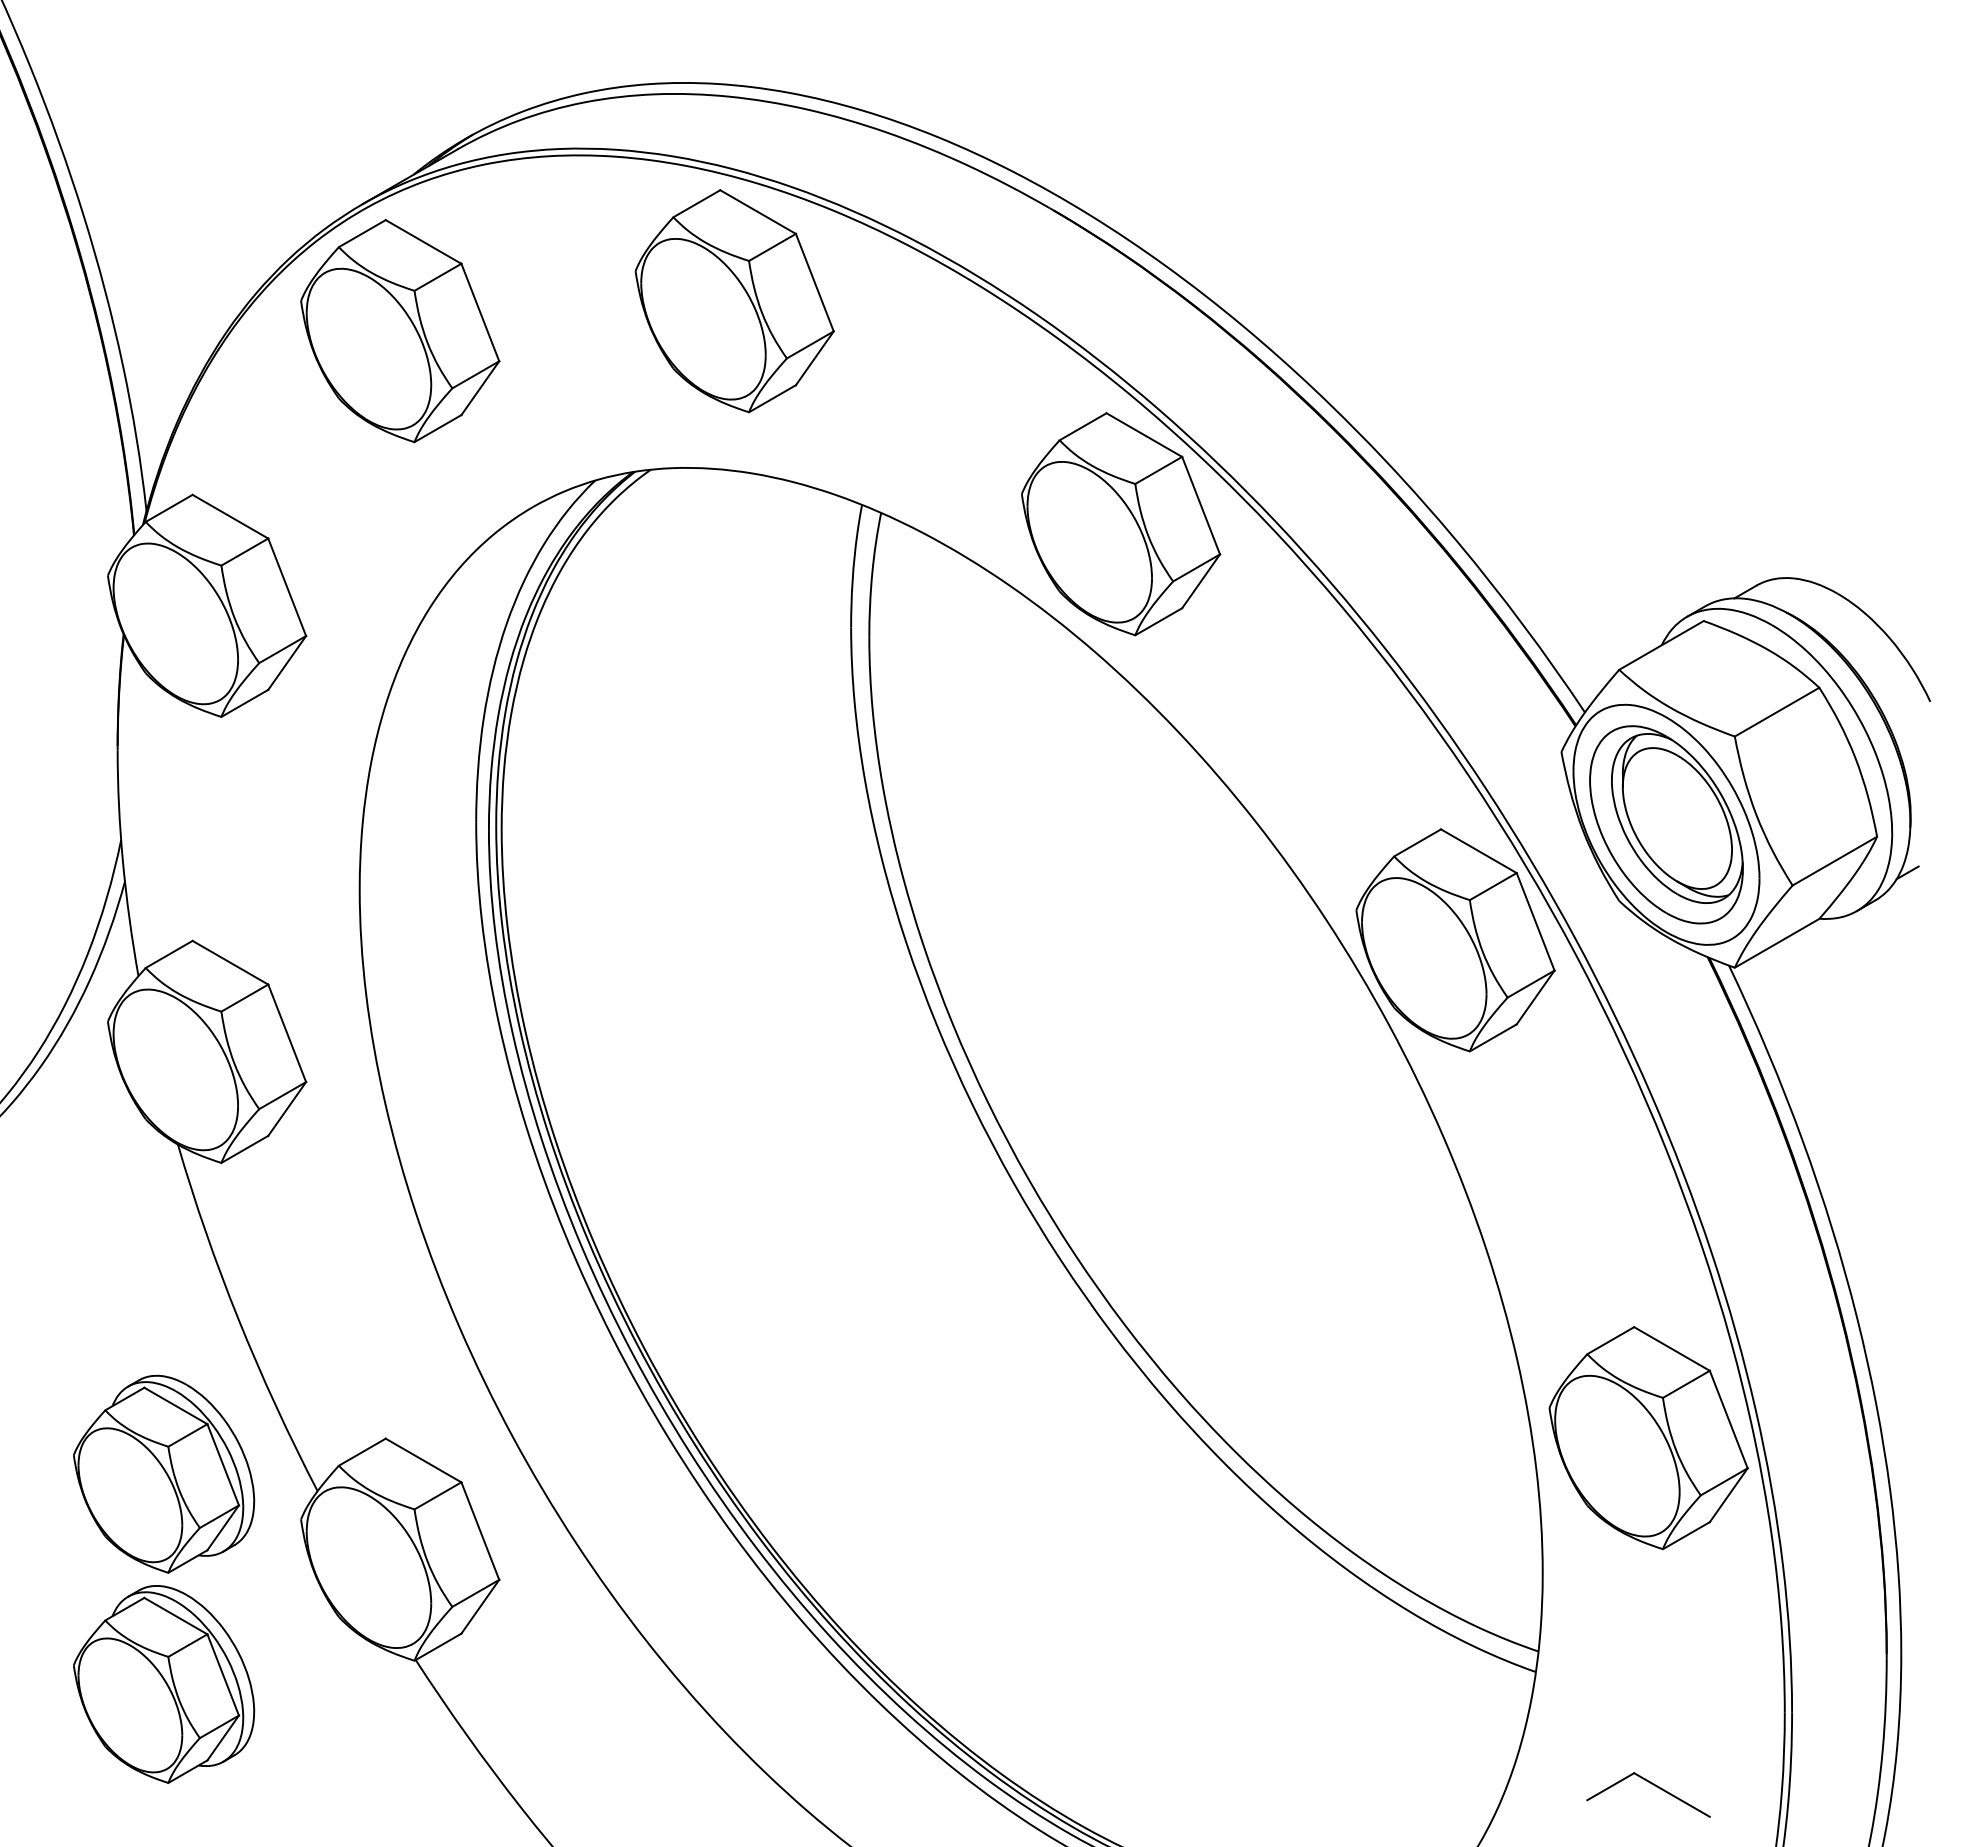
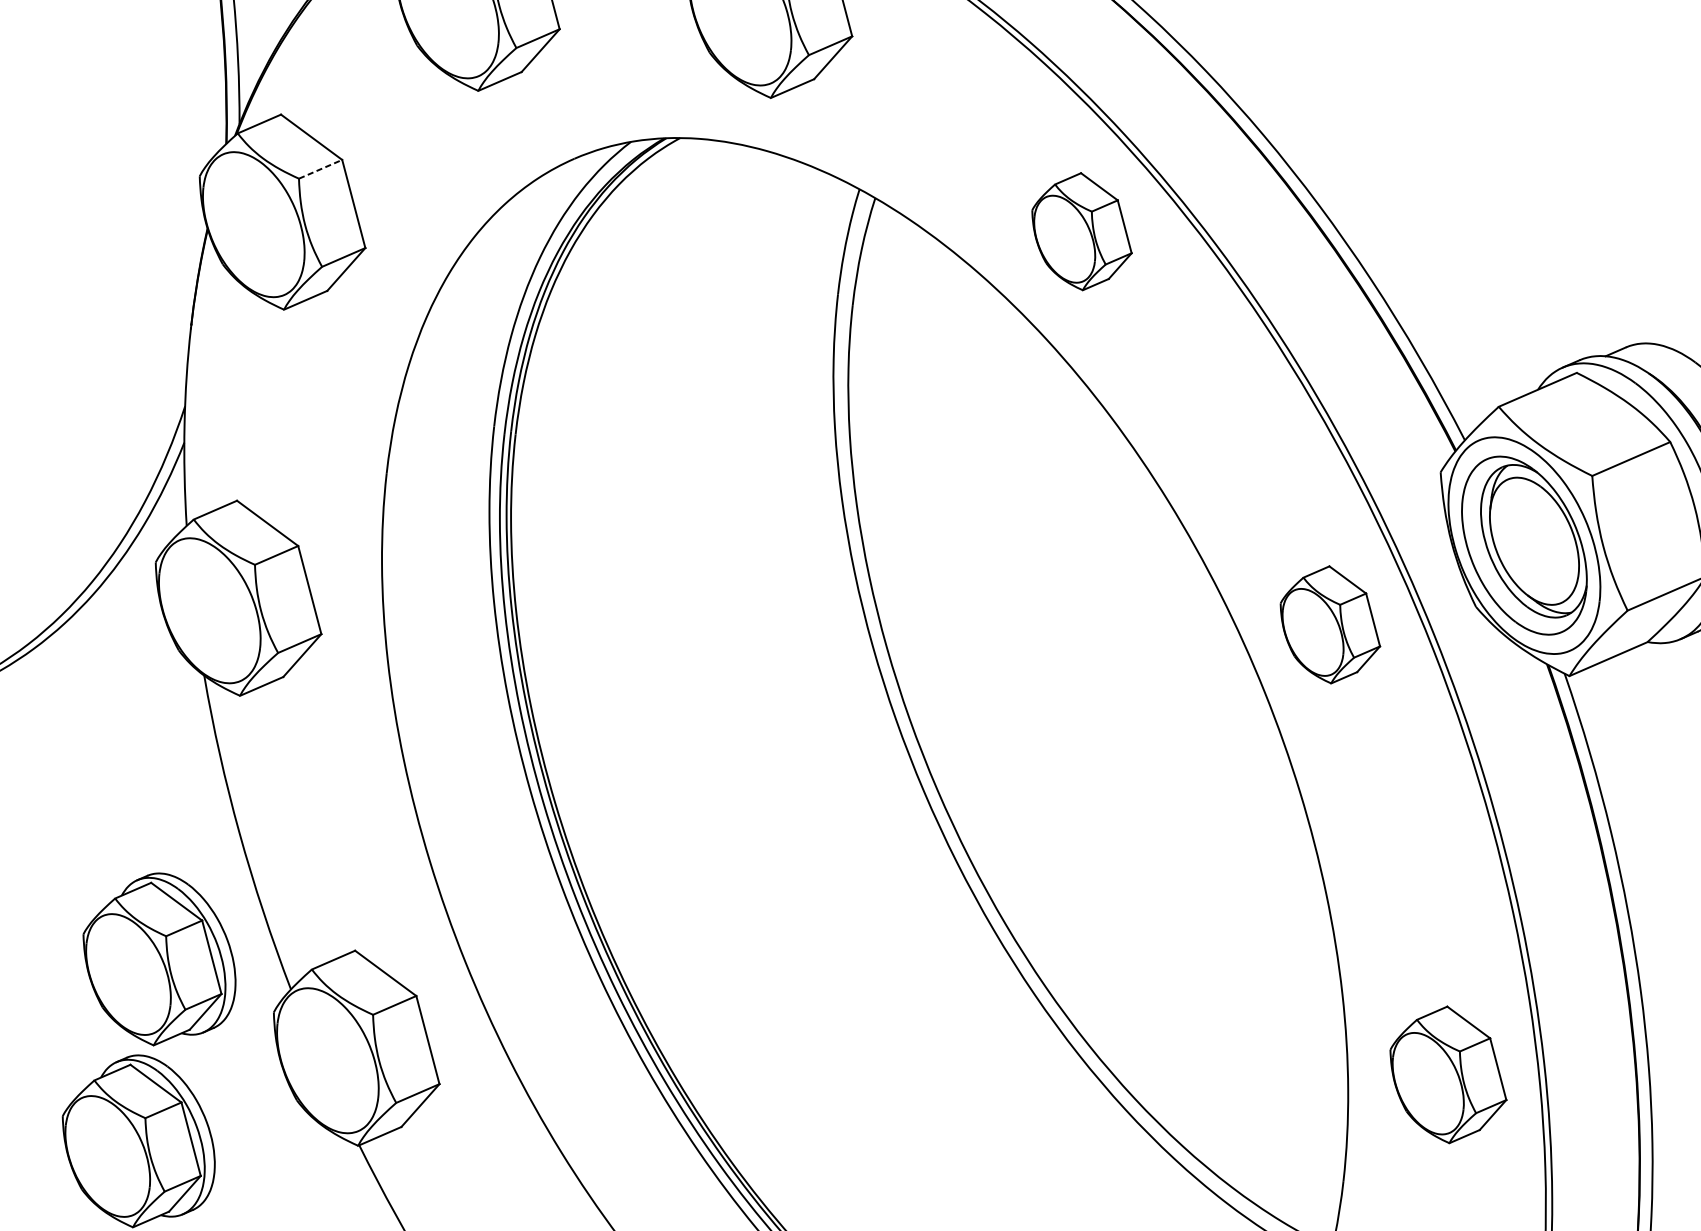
part: (1121, 524) -> (1082, 231), size x0.6
line: (245, 551) -> (321, 168), solid -> dashed
part: (1455, 940) -> (1330, 624), size x0.6
part: (1648, 1438) -> (1448, 1075), size x0.7

